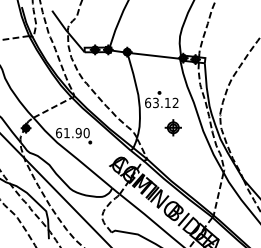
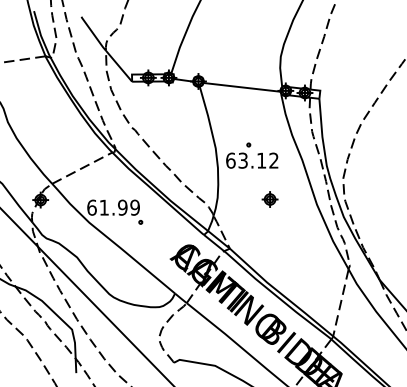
part: (172, 127) -> (268, 198), size x0.62
text: (86, 133) -> (134, 208), 61.90 -> 61.99

